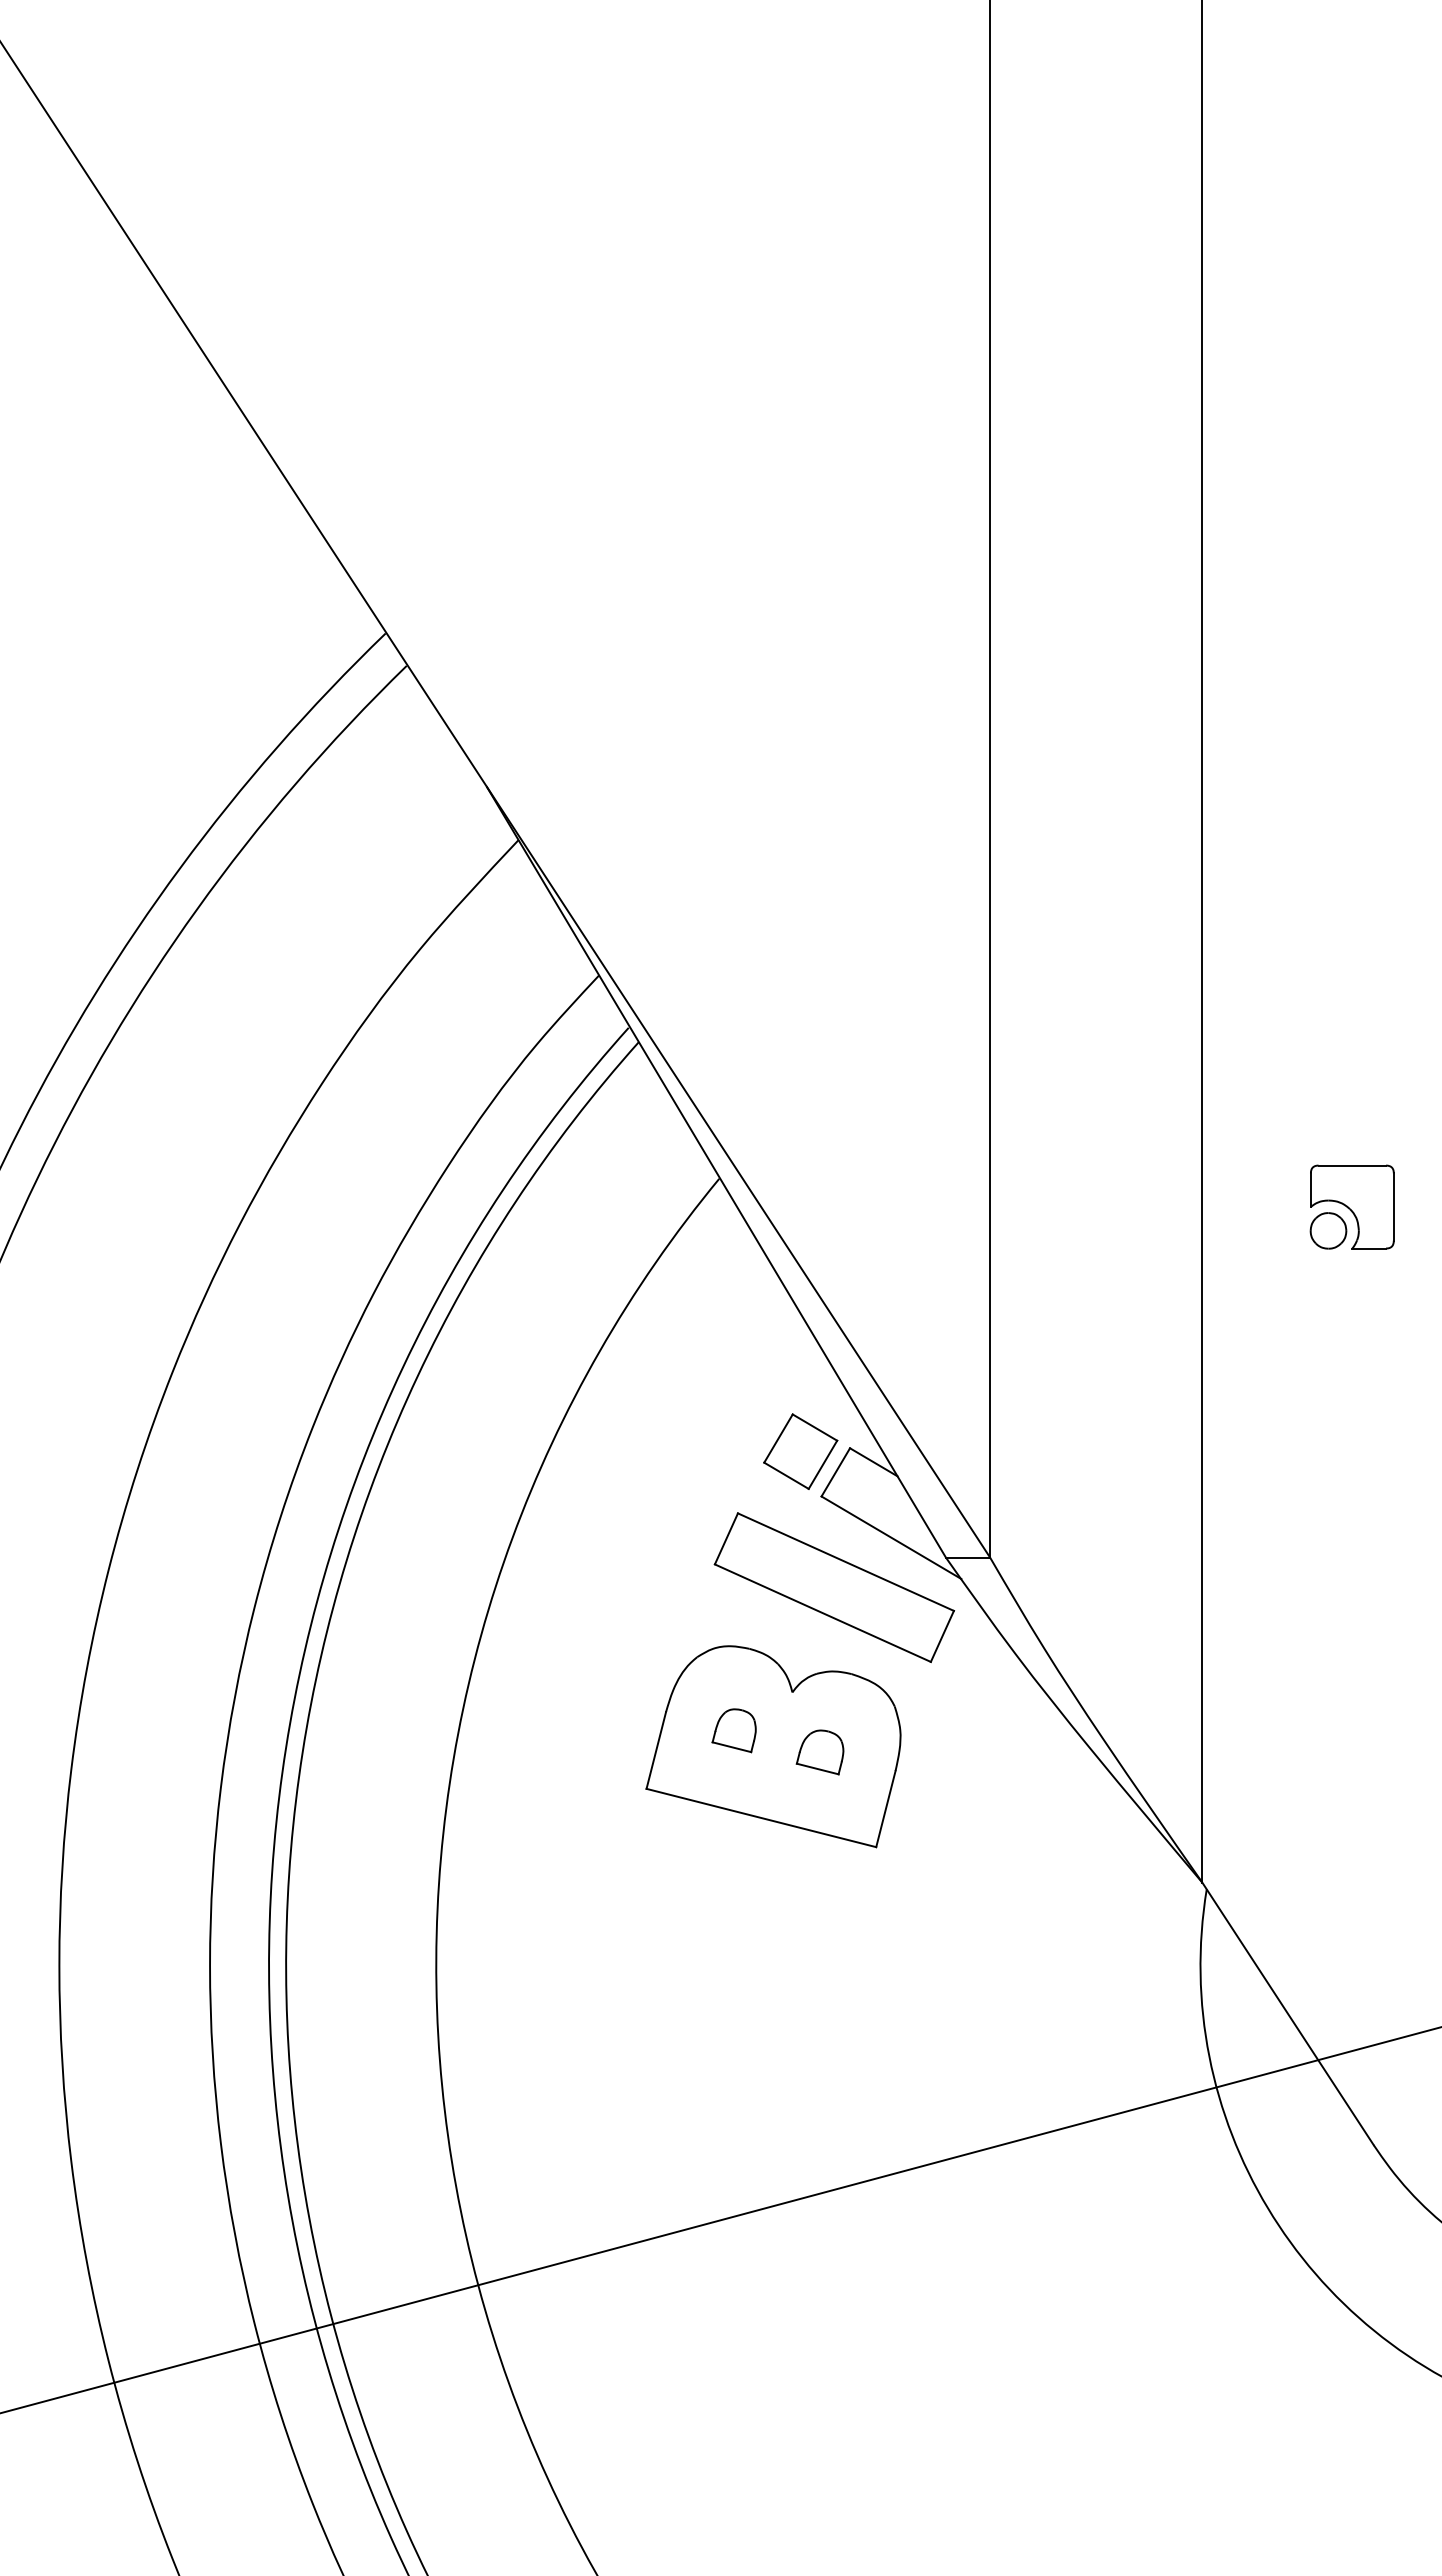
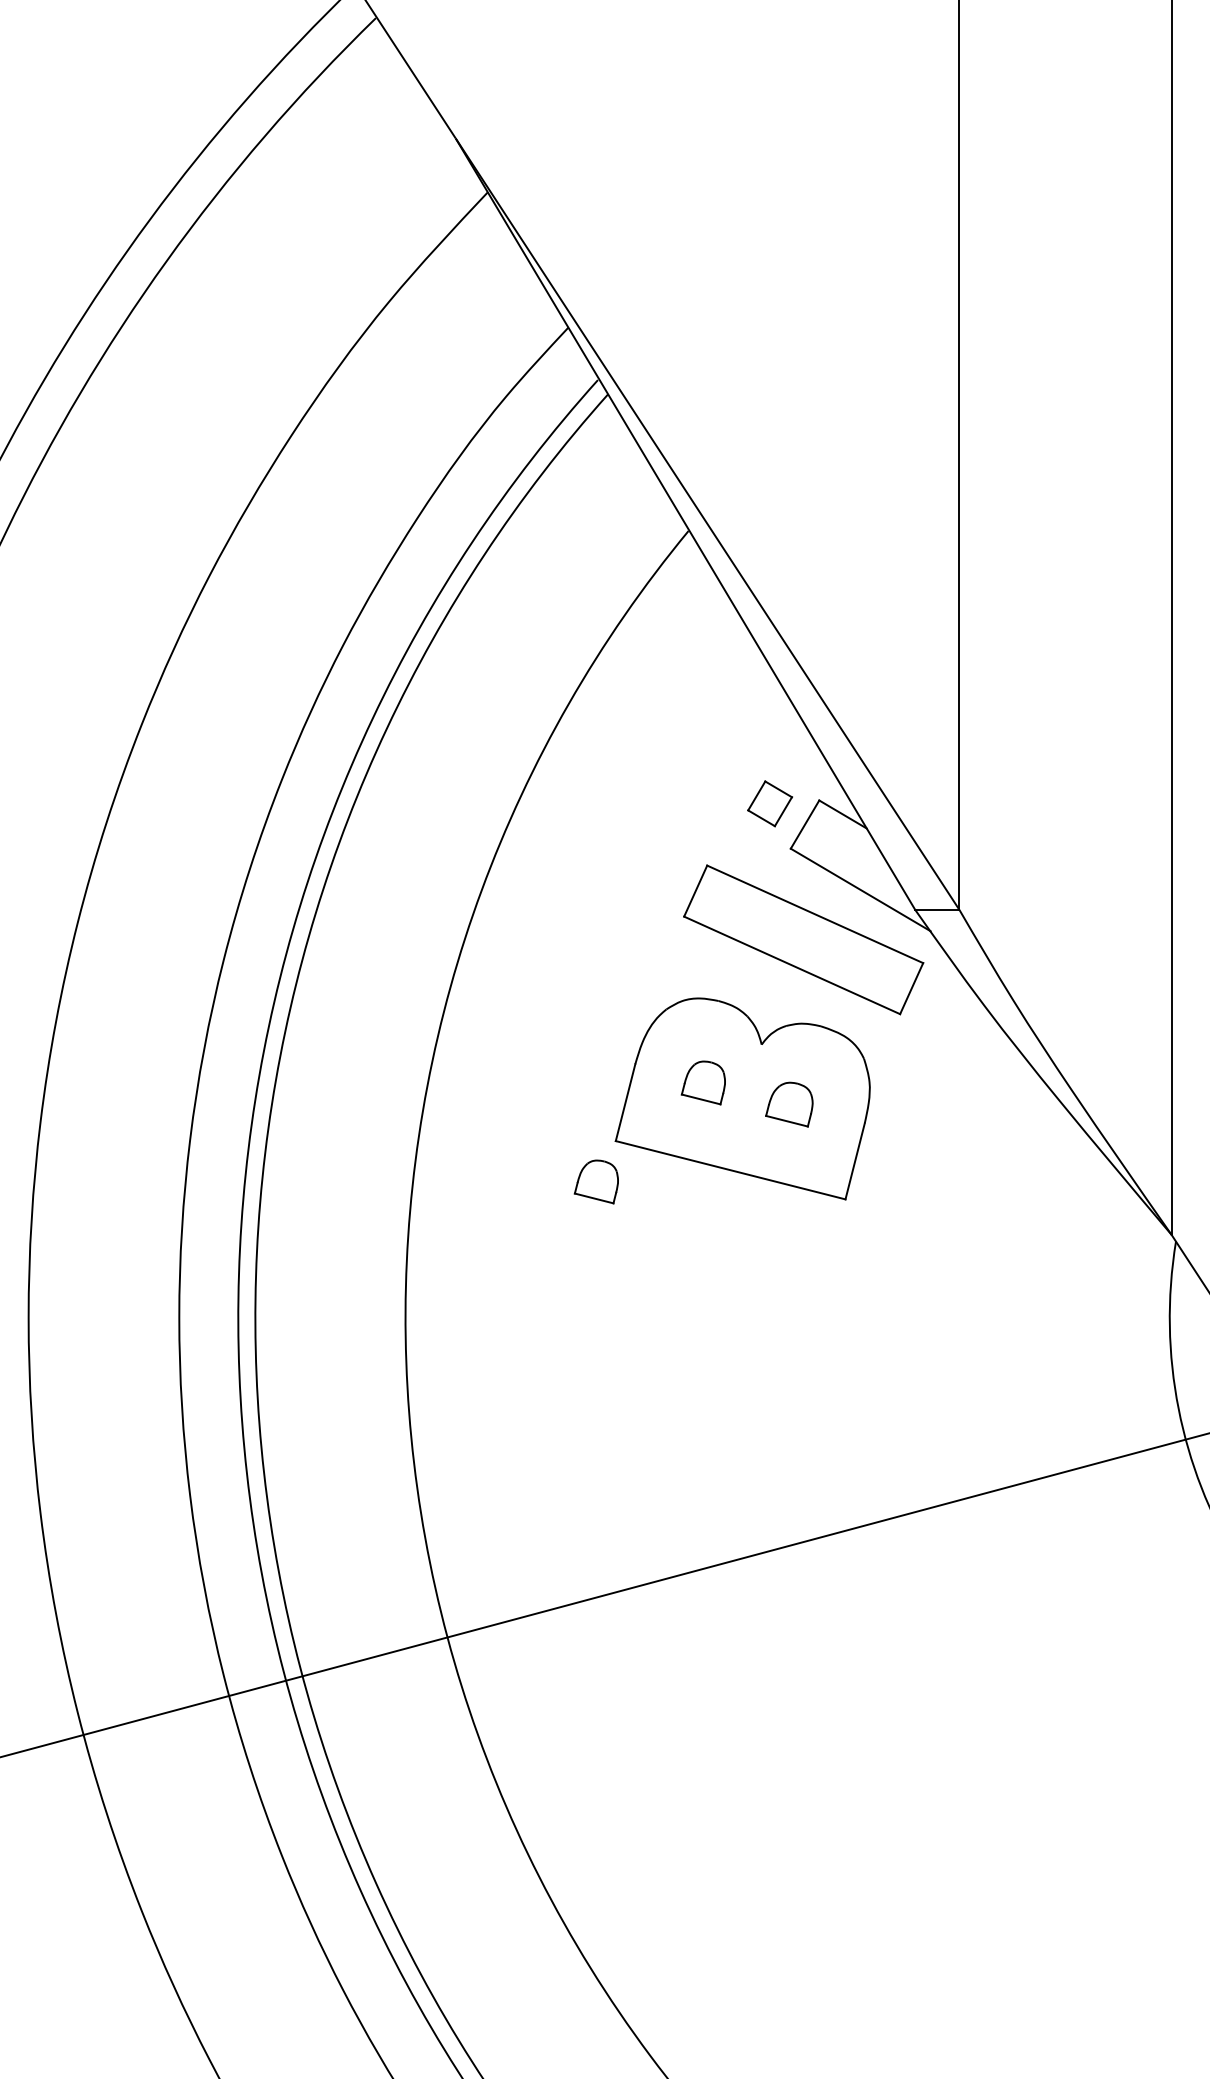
part: (800, 1451) -> (769, 803), size x0.6
part: (626, 1829) -> (595, 1181), added

